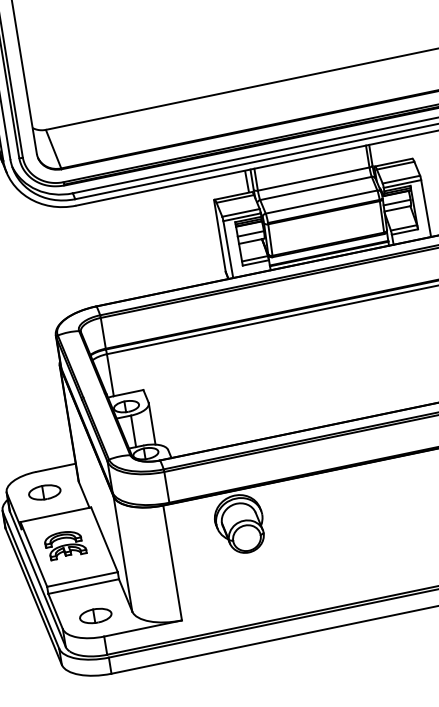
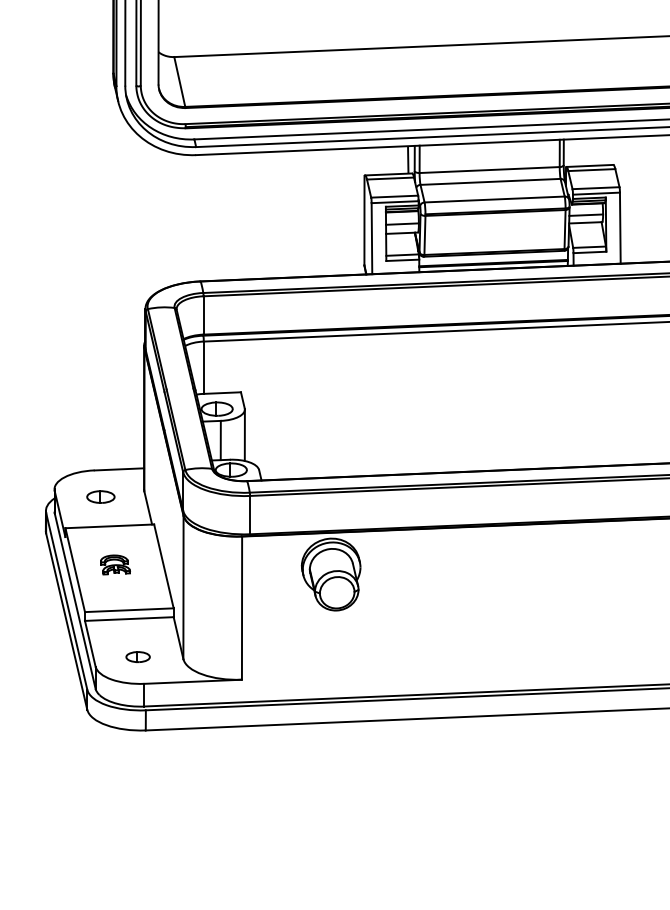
part: (44, 492) -> (100, 496), size x0.7
part: (65, 544) -> (115, 564), size x0.6
part: (95, 615) -> (137, 656), size x0.6

